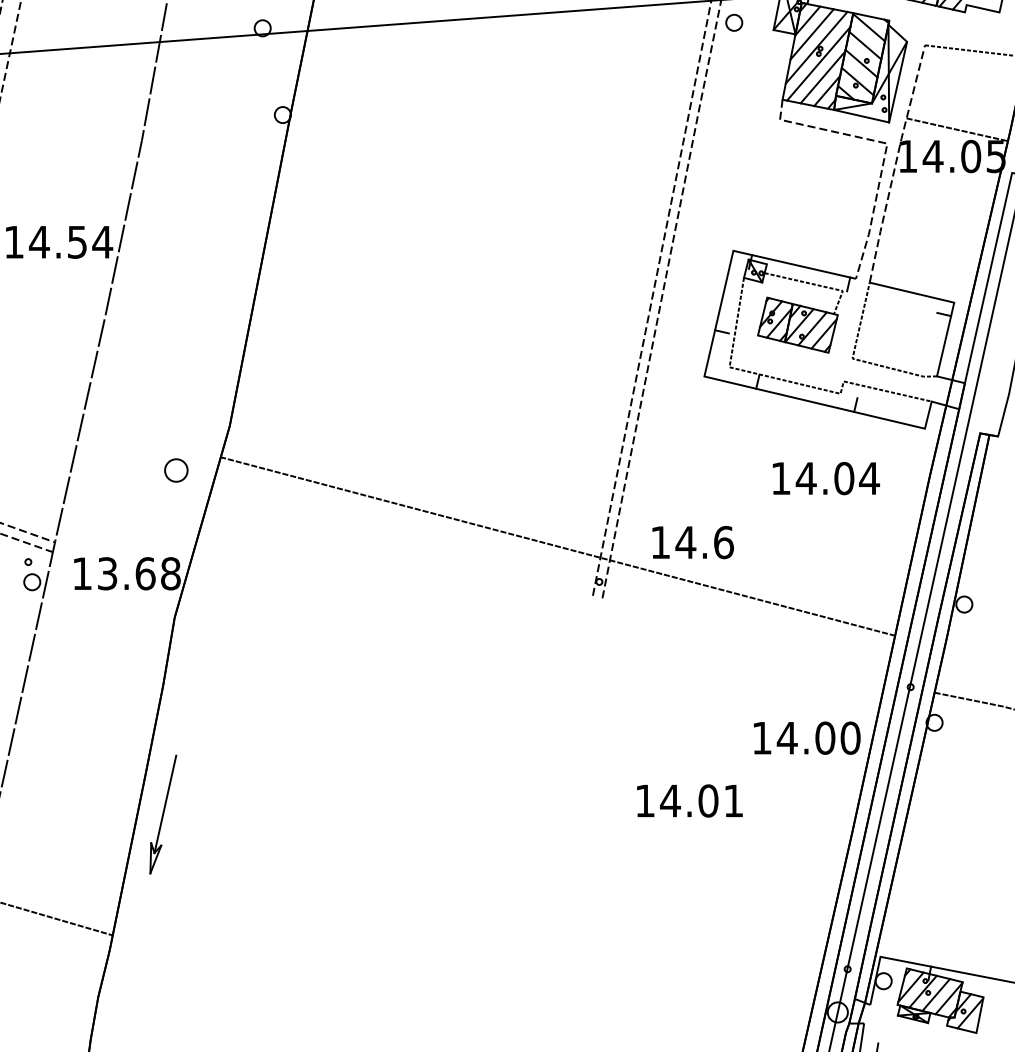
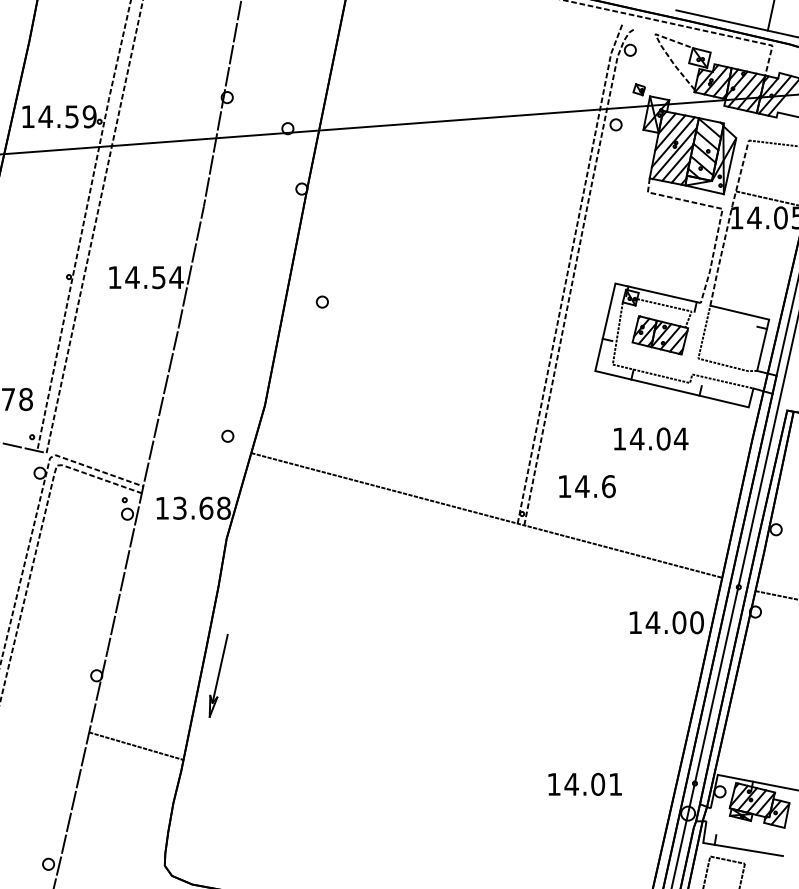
part: (311, 276) -> (321, 301), added
part: (175, 469) -> (227, 435), size x0.71
text: (826, 477) -> (651, 438), moved
line: (558, 546) -> (486, 515), moved
text: (688, 799) -> (584, 783), moved

